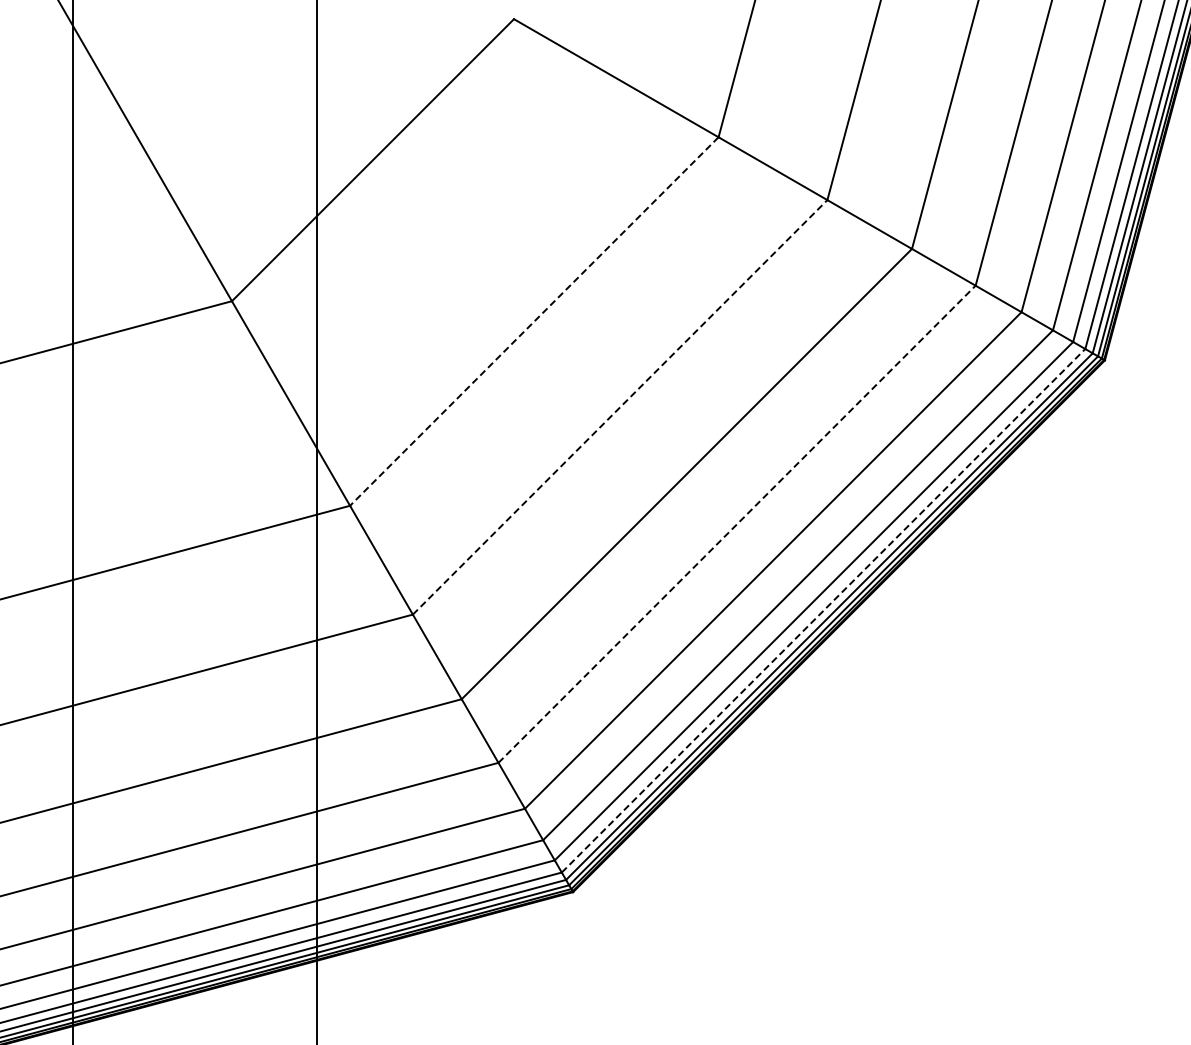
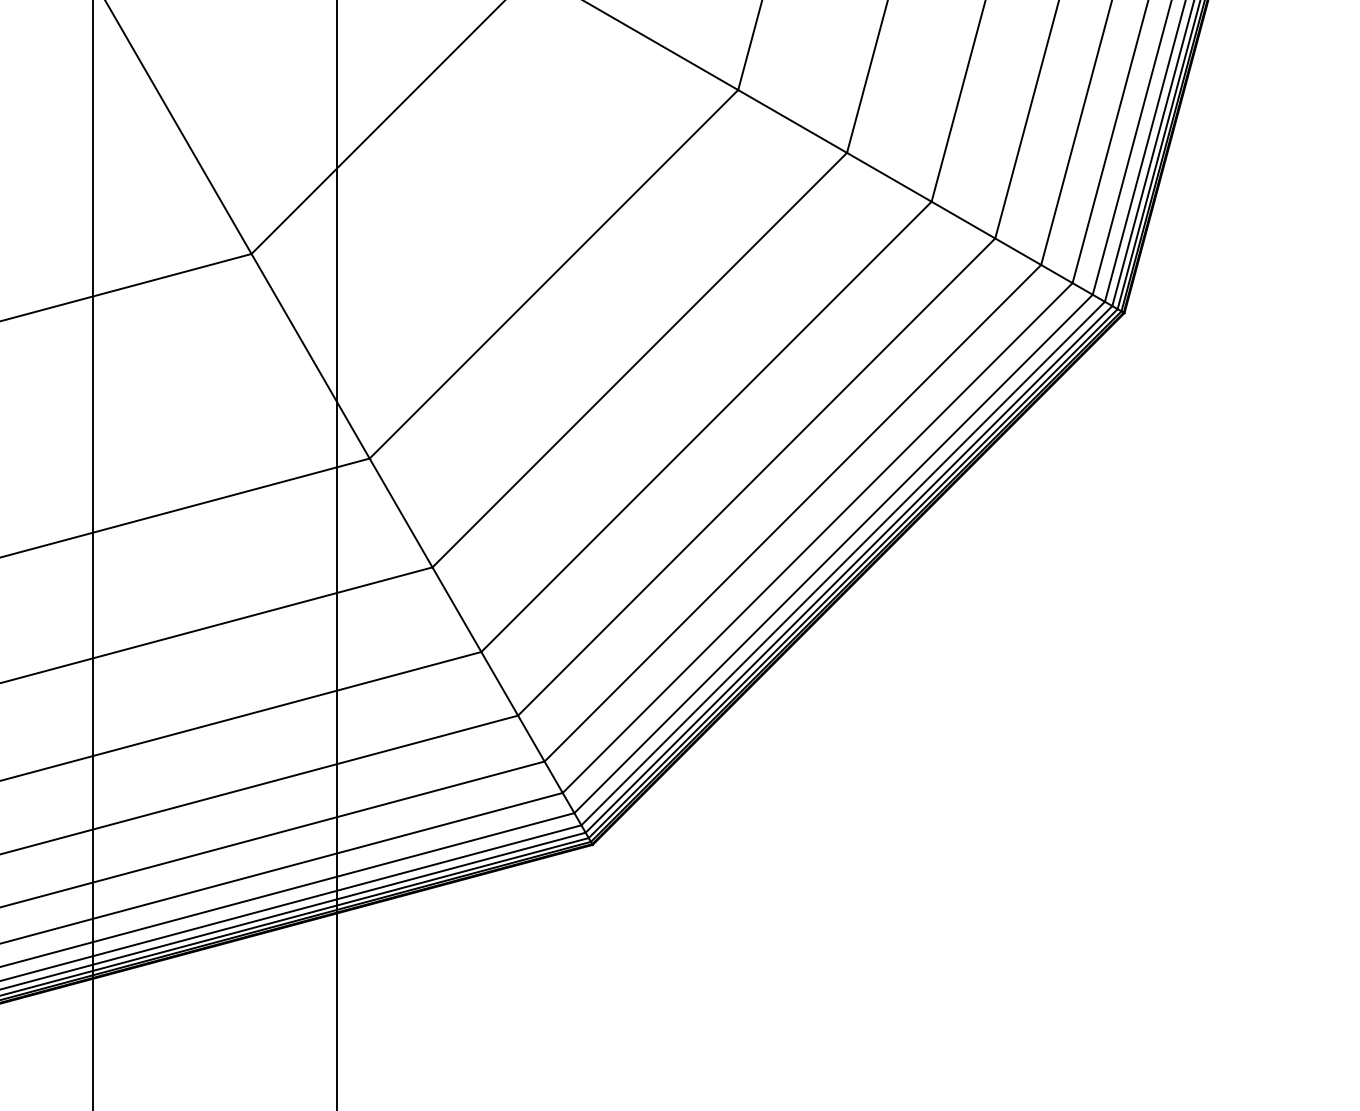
line: (533, 321) -> (553, 274), dashed -> solid
line: (620, 406) -> (640, 359), dashed -> solid
line: (737, 523) -> (757, 476), dashed -> solid
line: (823, 610) -> (843, 563), dashed -> solid

